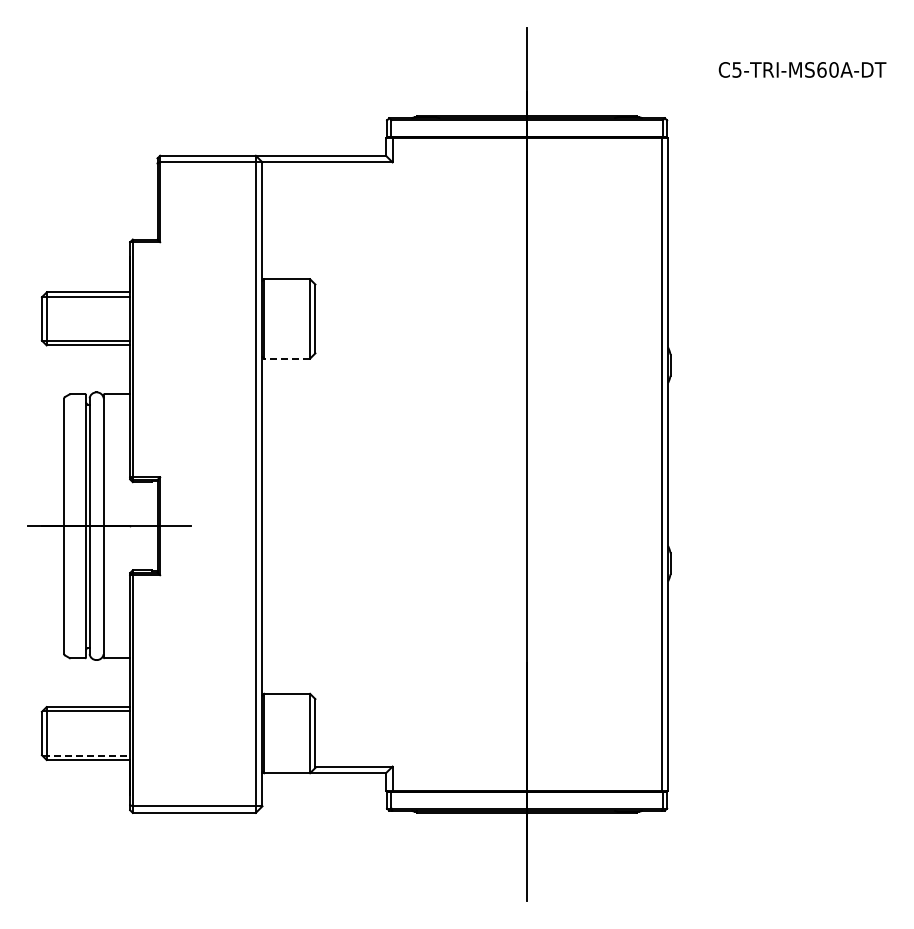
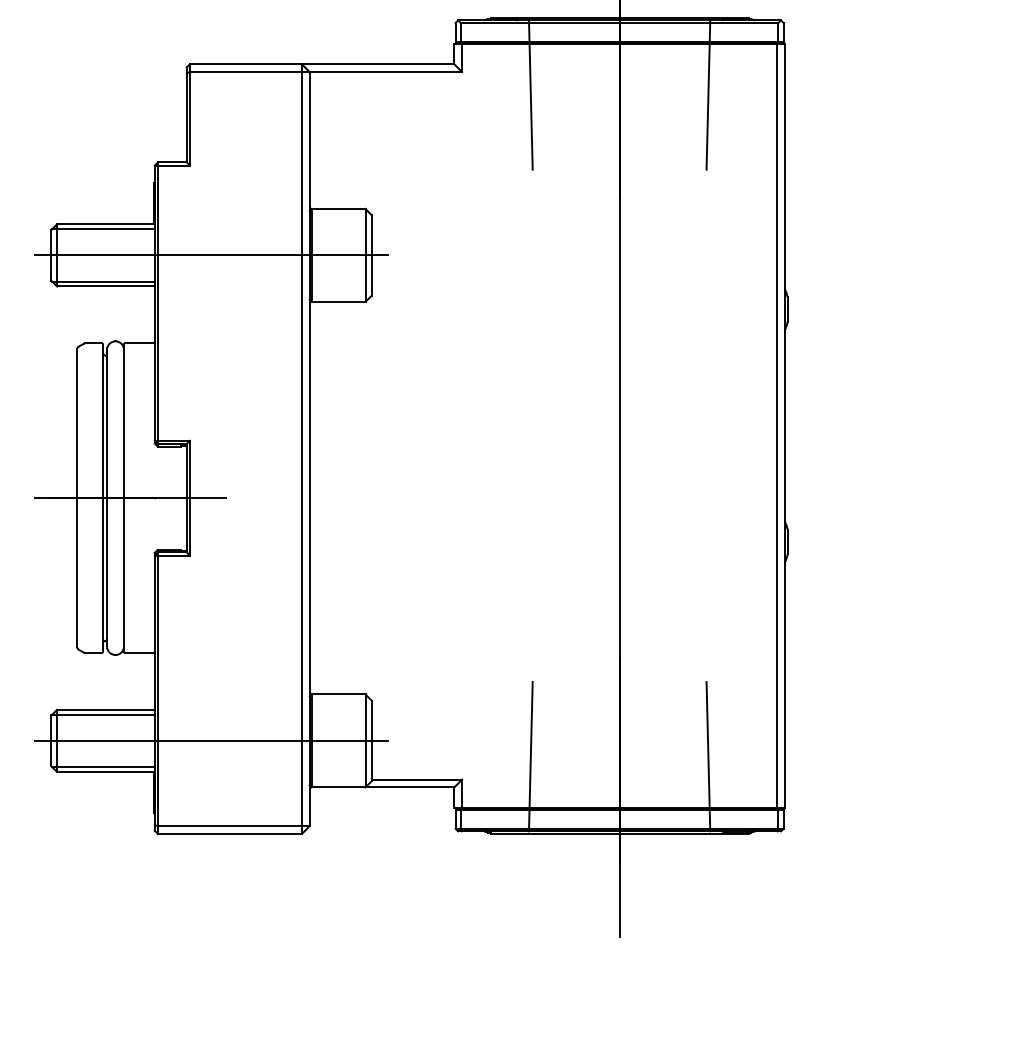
line: (450, 181) -> (529, 94), added
line: (602, 181) -> (707, 94), added
line: (178, 318) -> (211, 254), added
line: (287, 358) -> (339, 301), dashed -> solid
line: (178, 733) -> (211, 740), added
line: (450, 746) -> (529, 756), added
line: (602, 746) -> (707, 756), added
line: (86, 755) -> (103, 766), dashed -> solid

